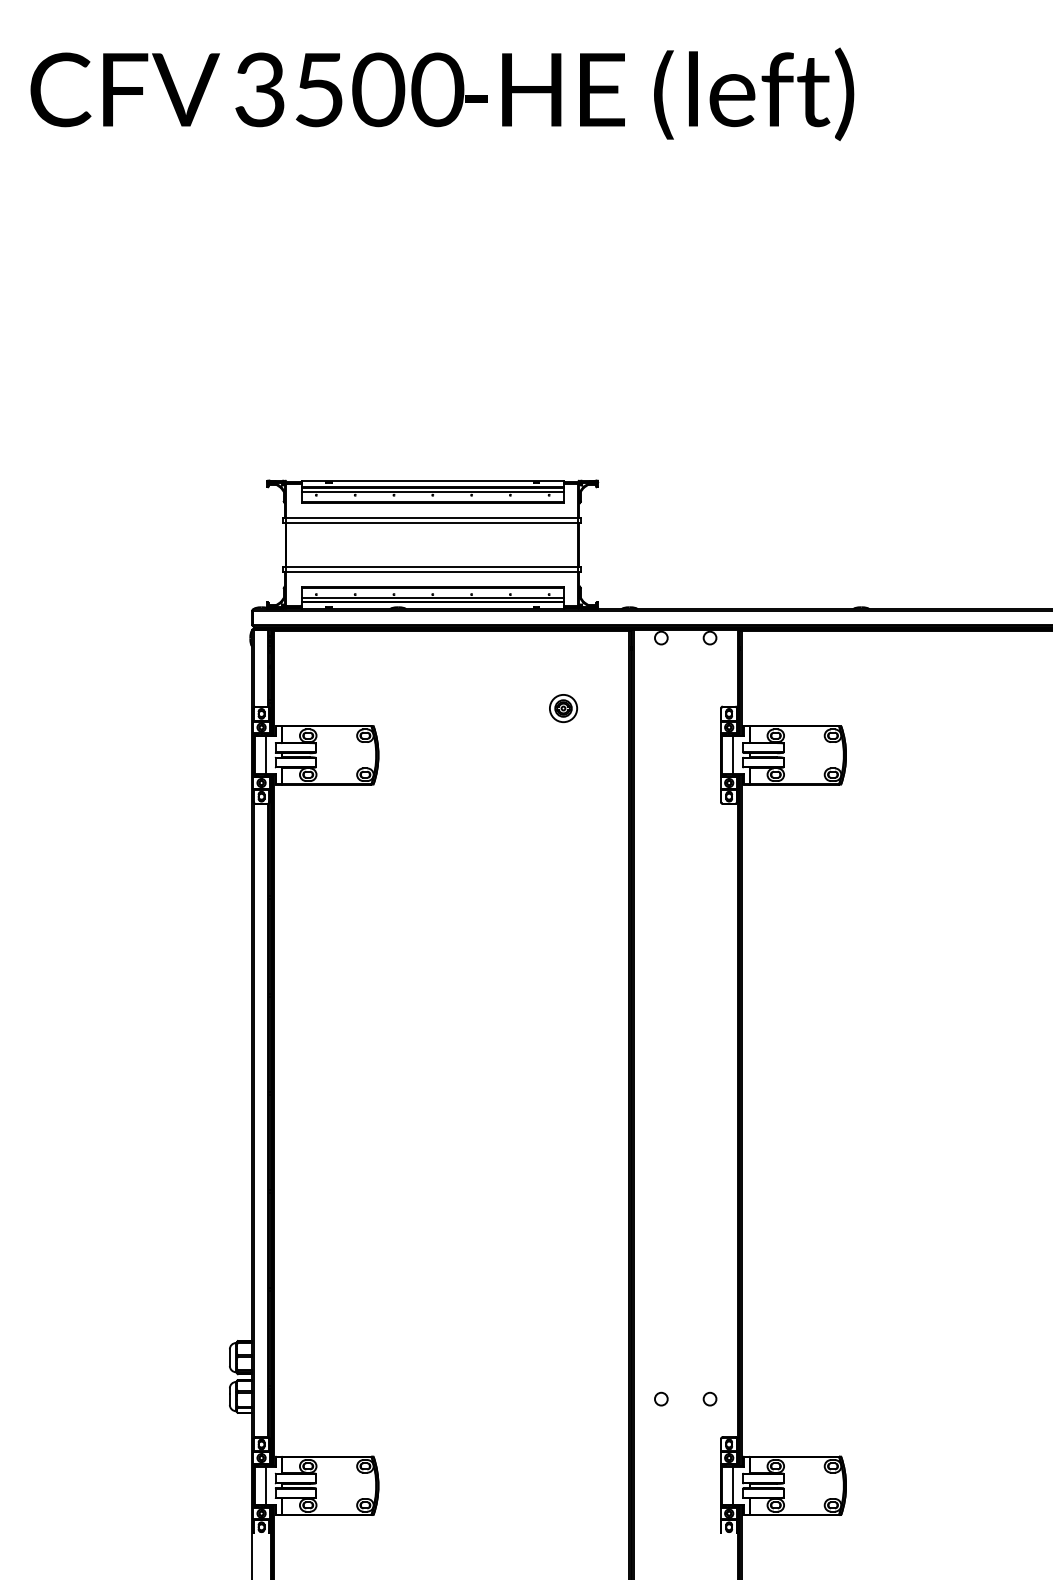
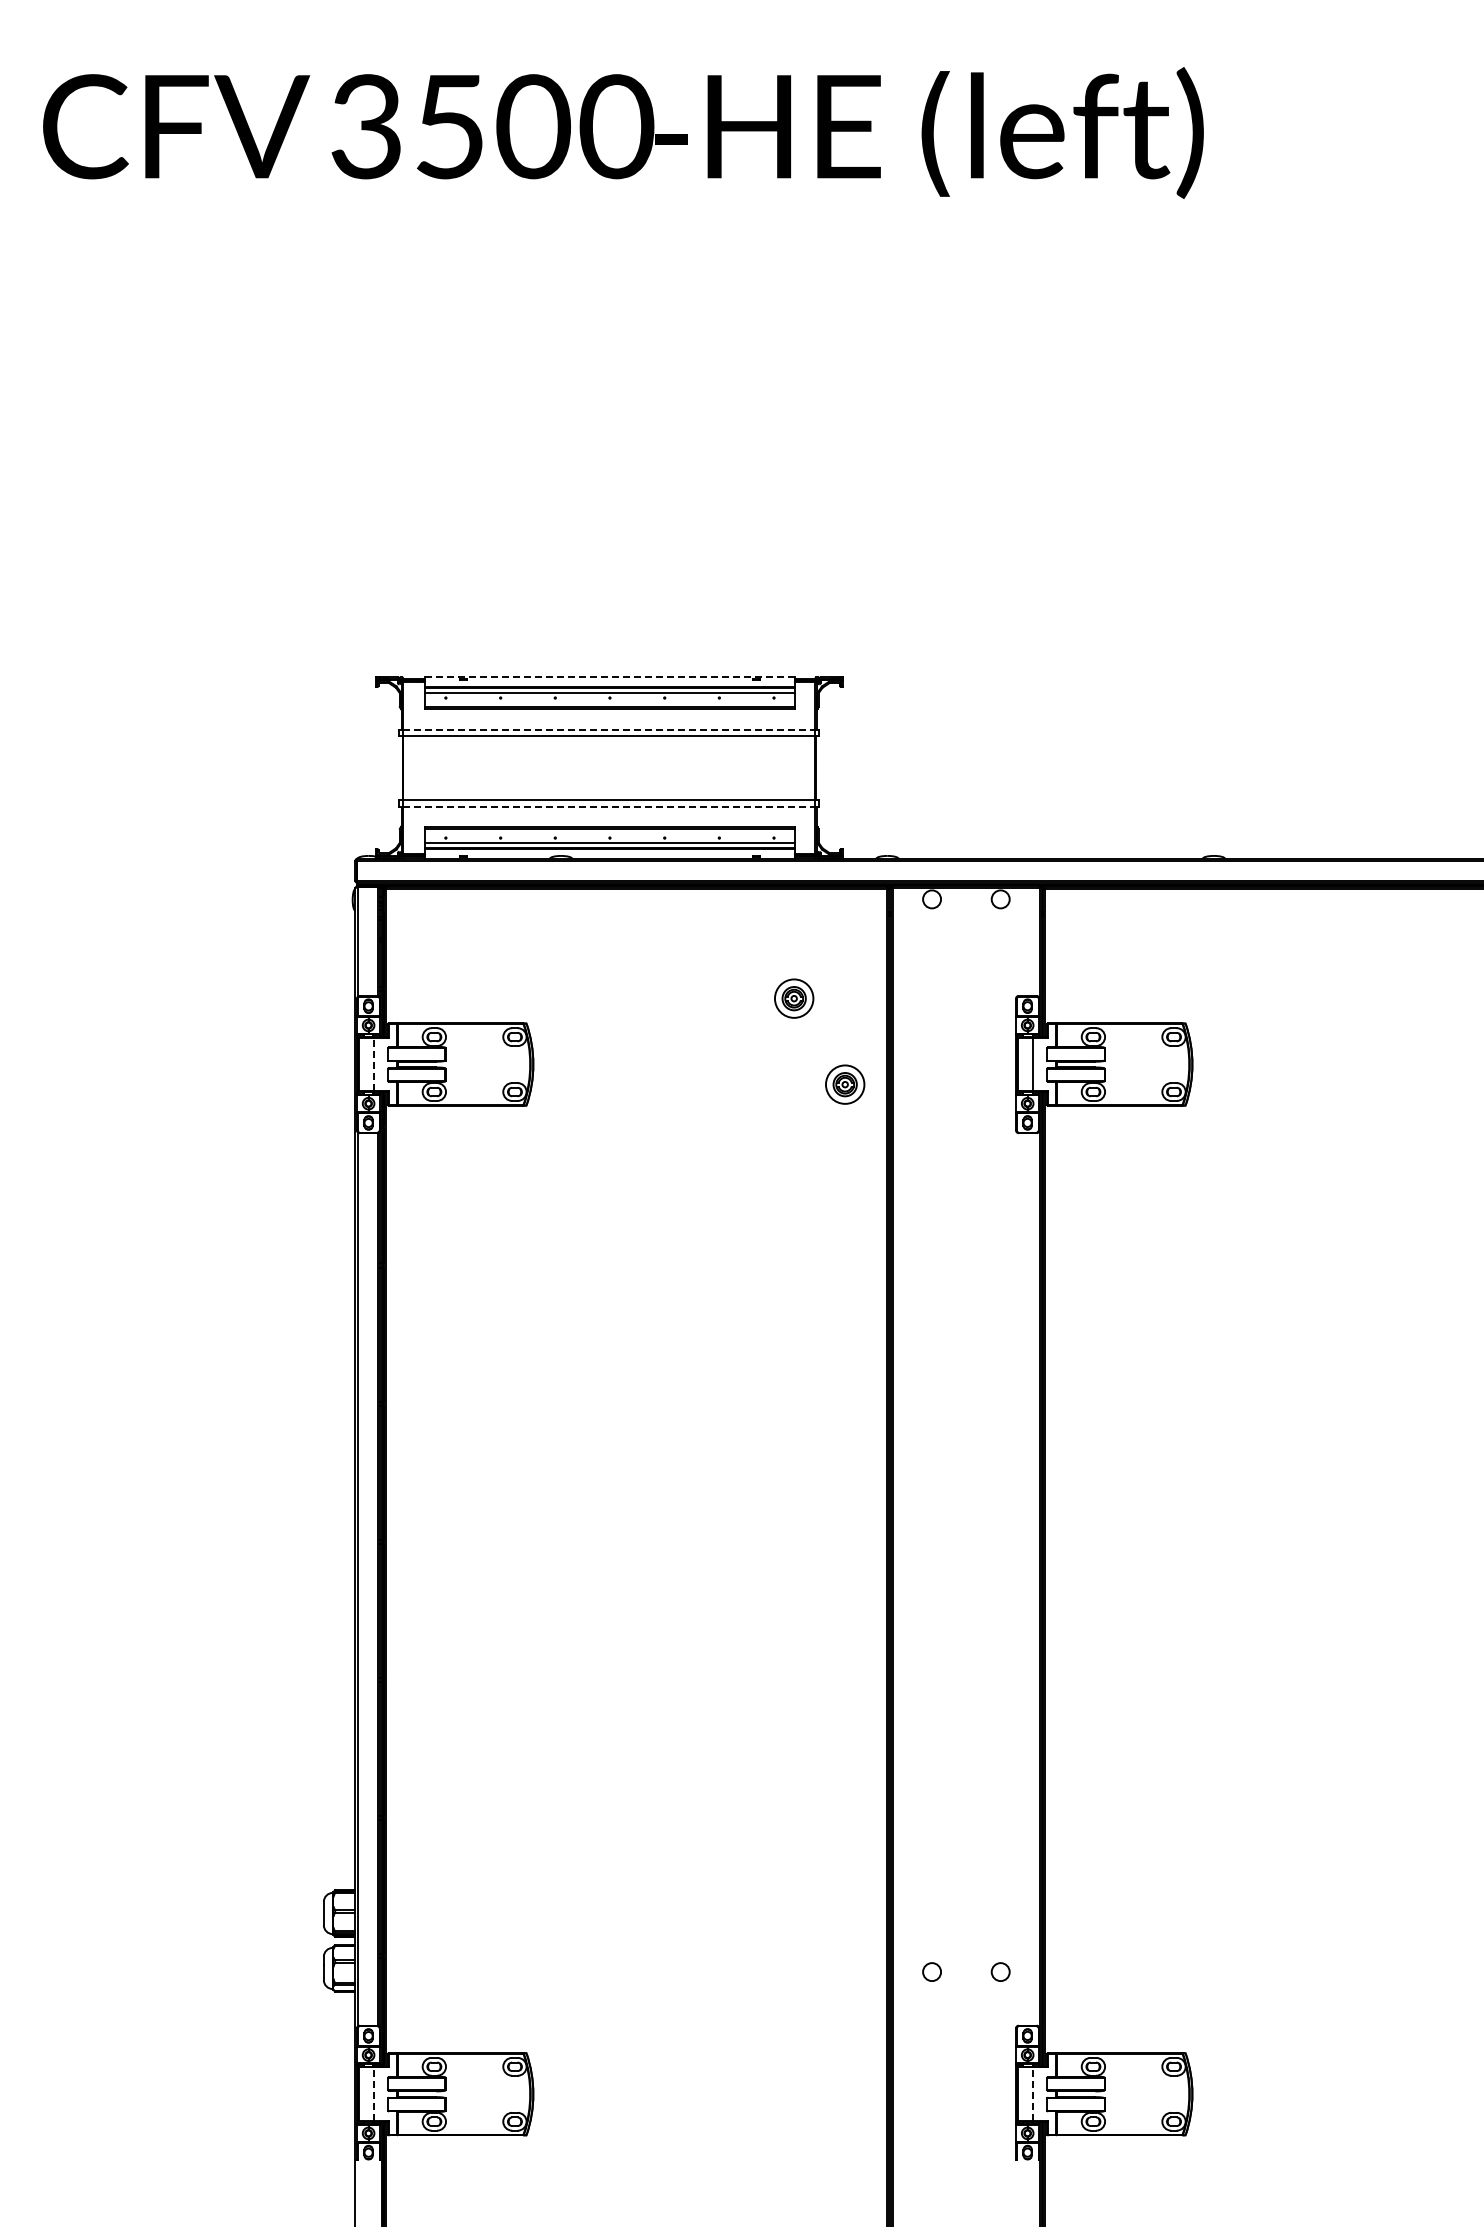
line: (432, 480) -> (609, 677), solid -> dashed
line: (432, 517) -> (609, 729), solid -> dashed
line: (432, 572) -> (609, 806), solid -> dashed
line: (265, 755) -> (374, 1064), solid -> dashed
part: (599, 769) -> (845, 1084), added
line: (265, 1486) -> (374, 2094), solid -> dashed
line: (733, 1486) -> (1033, 2094), solid -> dashed

